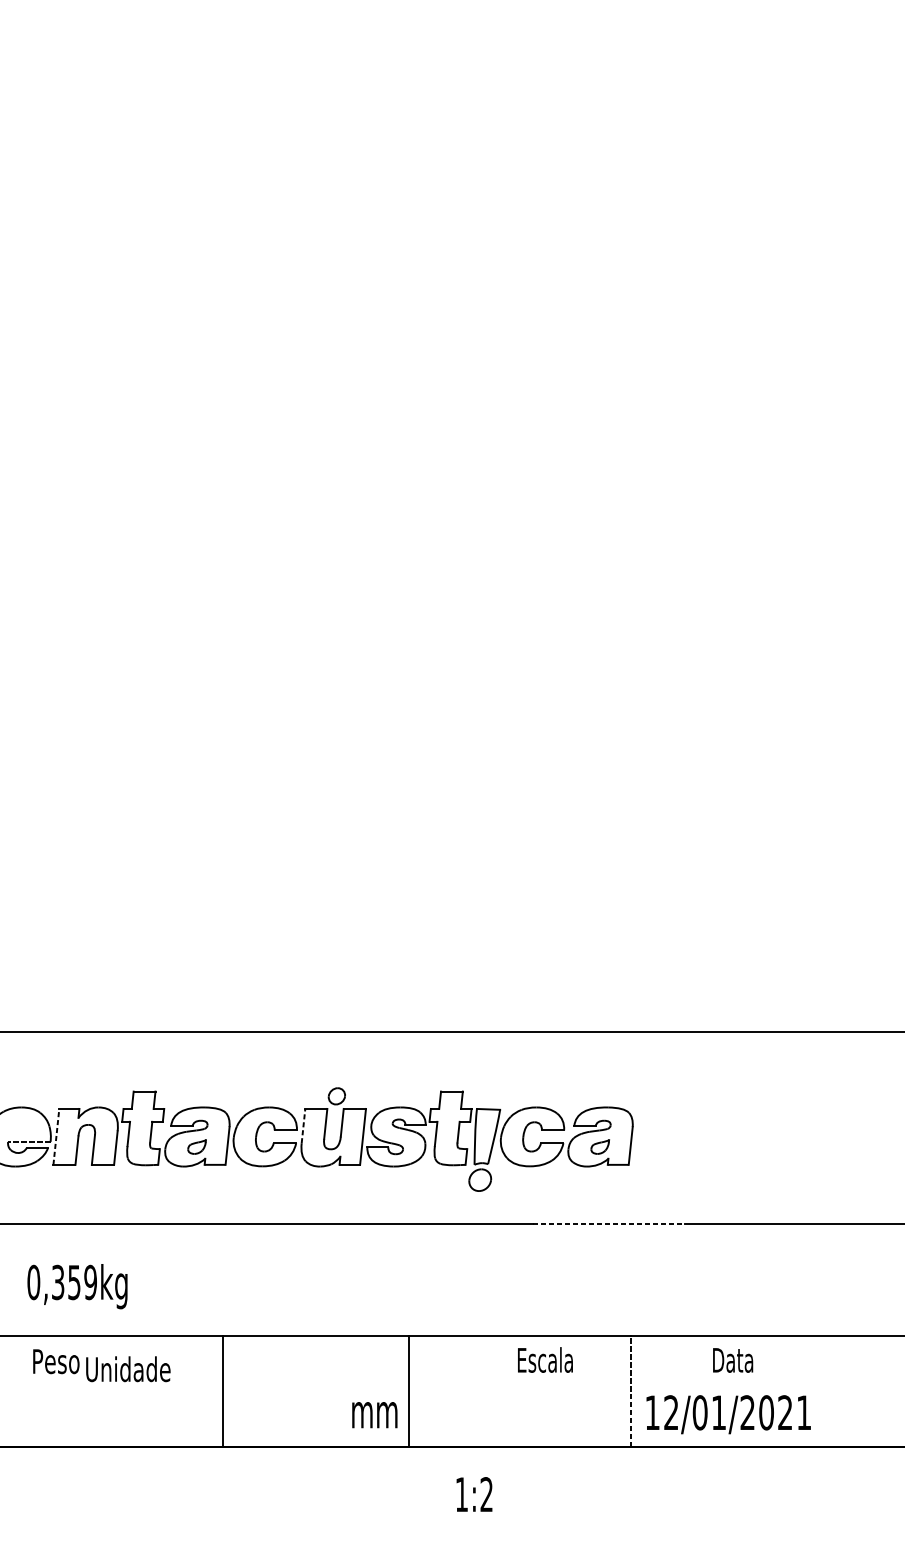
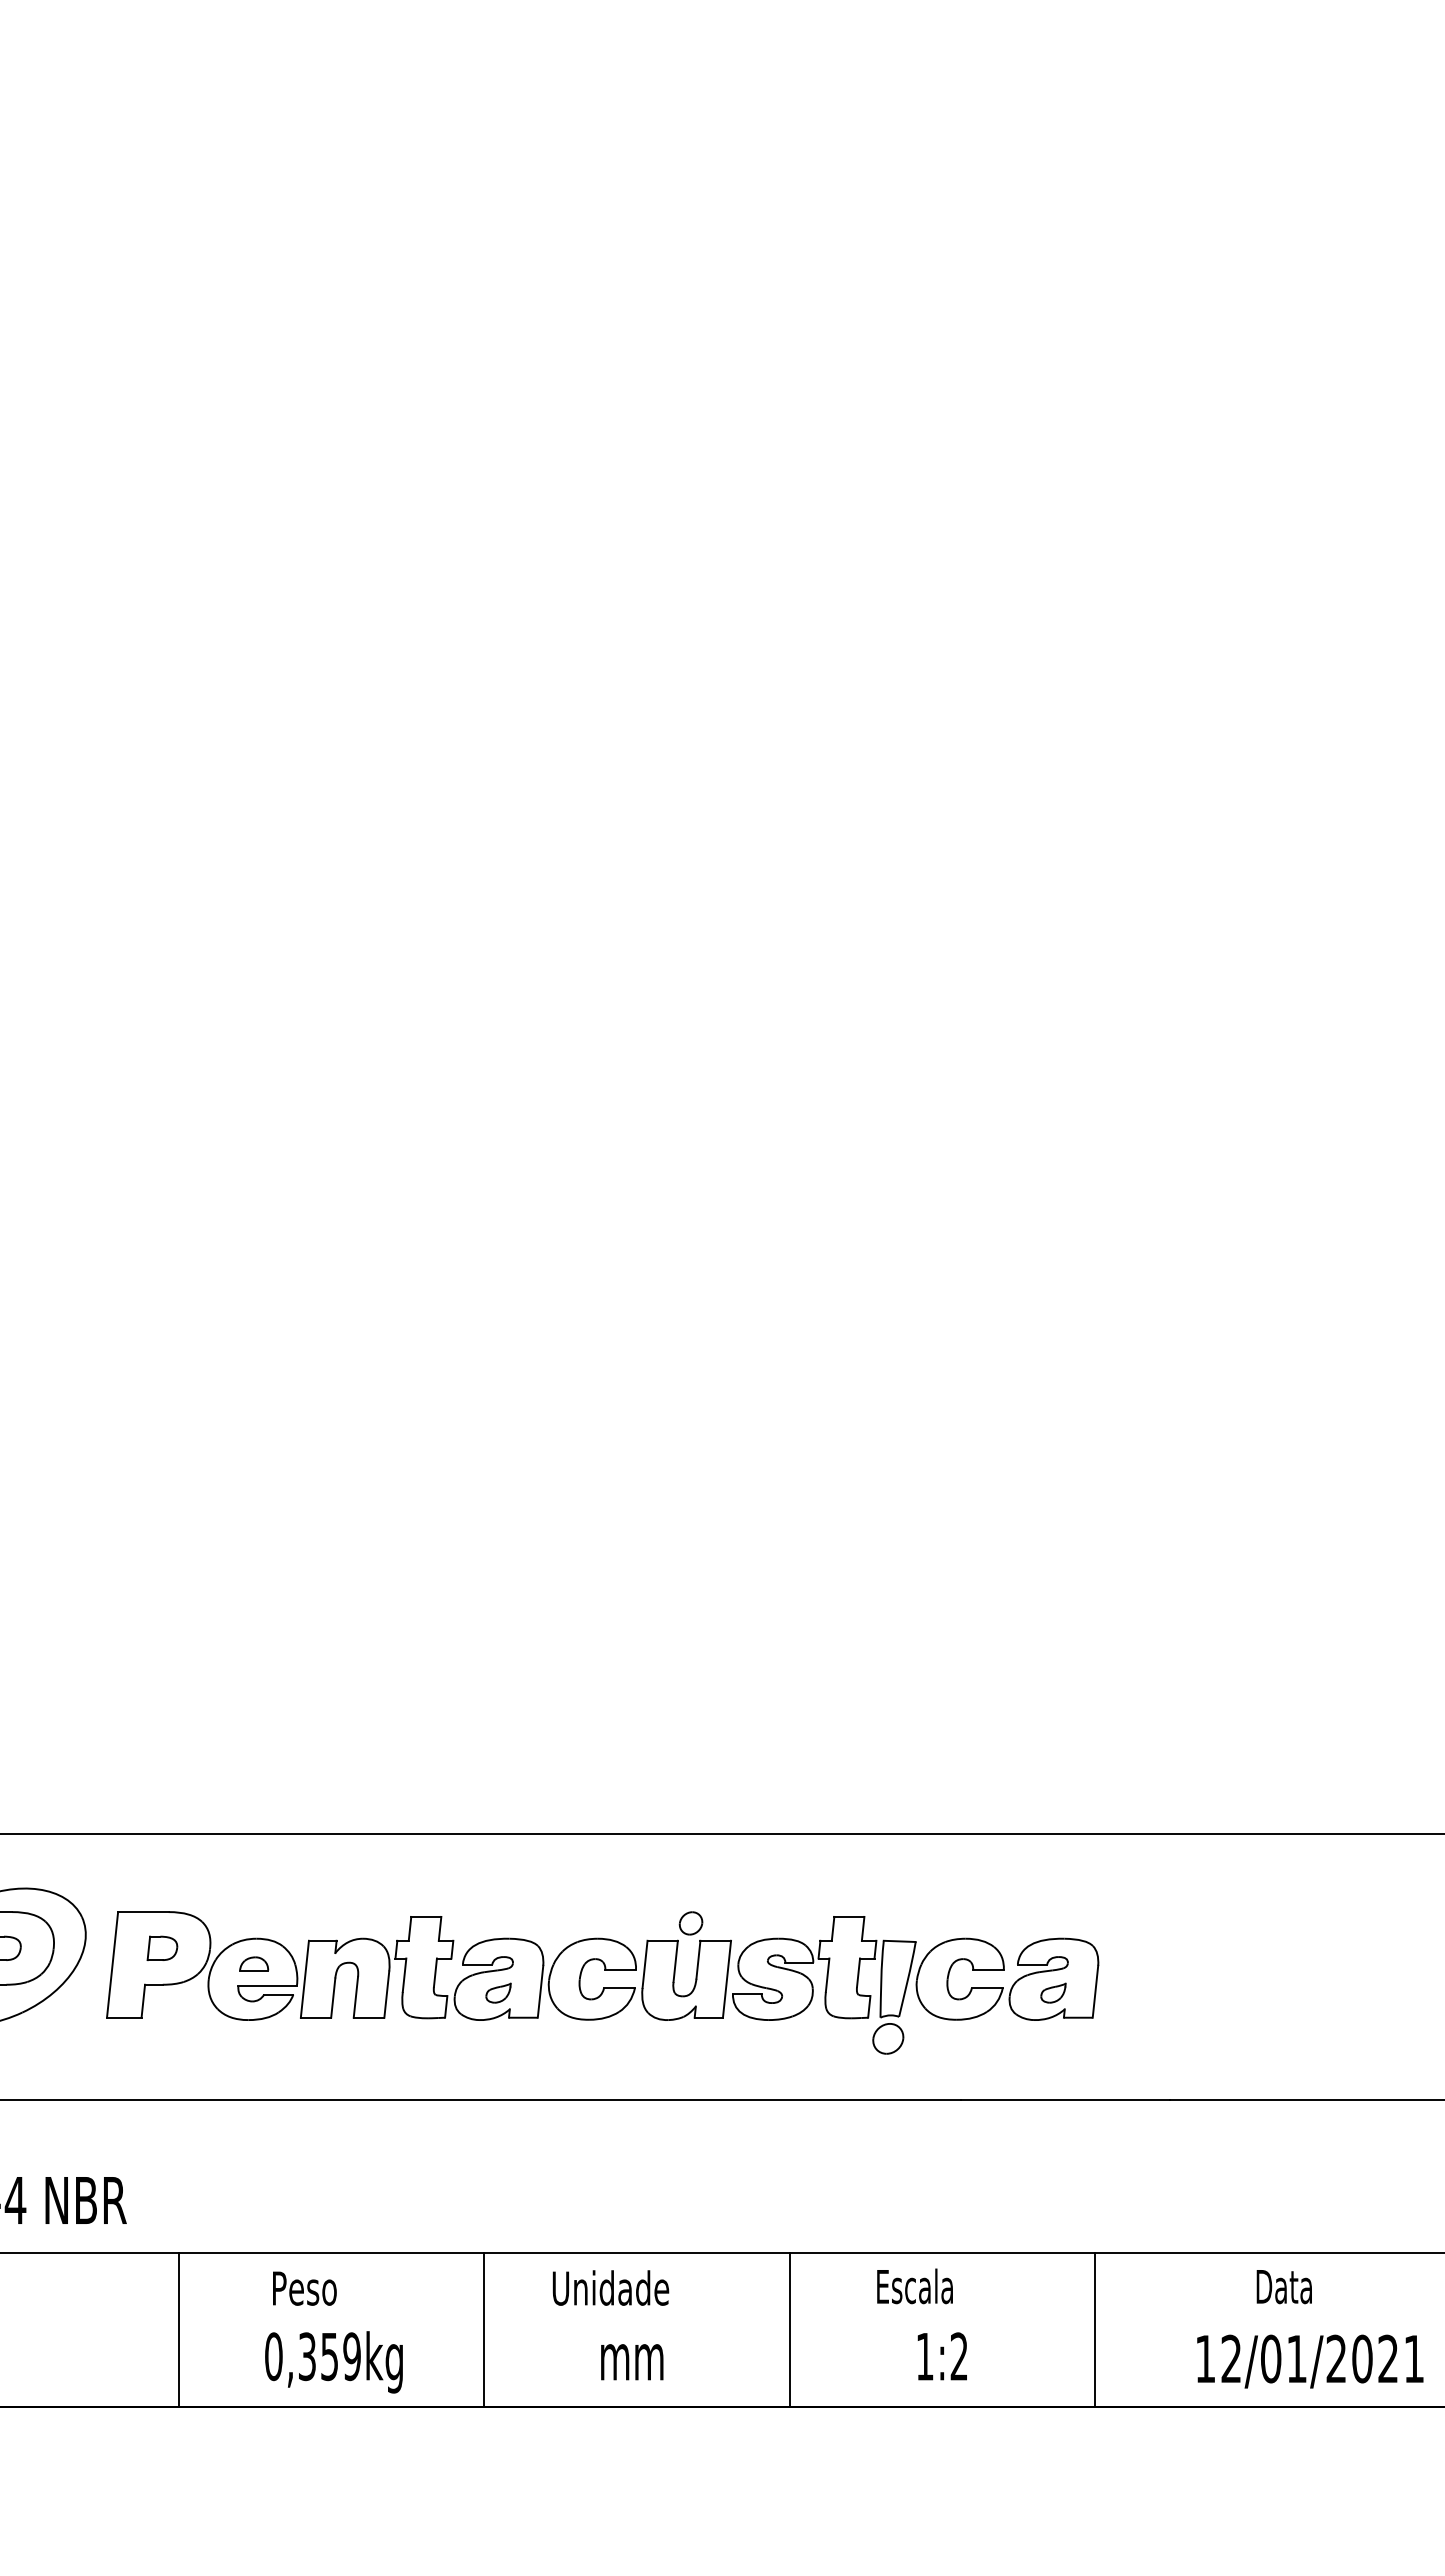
part: (19, 1125) -> (254, 1963), added
line: (303, 1126) -> (645, 1964), dashed -> solid
line: (56, 1137) -> (304, 1979), dashed -> solid
line: (29, 1142) -> (267, 1986), dashed -> solid
line: (608, 1224) -> (1065, 2099), dashed -> solid
text: (77, 1286) -> (333, 2362), moved
text: (545, 1360) -> (914, 2286), moved
text: (732, 1360) -> (1283, 2287), moved
text: (128, 1368) -> (610, 2287), moved
line: (223, 1391) -> (484, 2329), moved
line: (630, 1391) -> (1095, 2329), dashed -> solid
text: (728, 1414) -> (1310, 2361), moved
text: (375, 1415) -> (632, 2362), moved
text: (473, 1494) -> (941, 2356), moved

